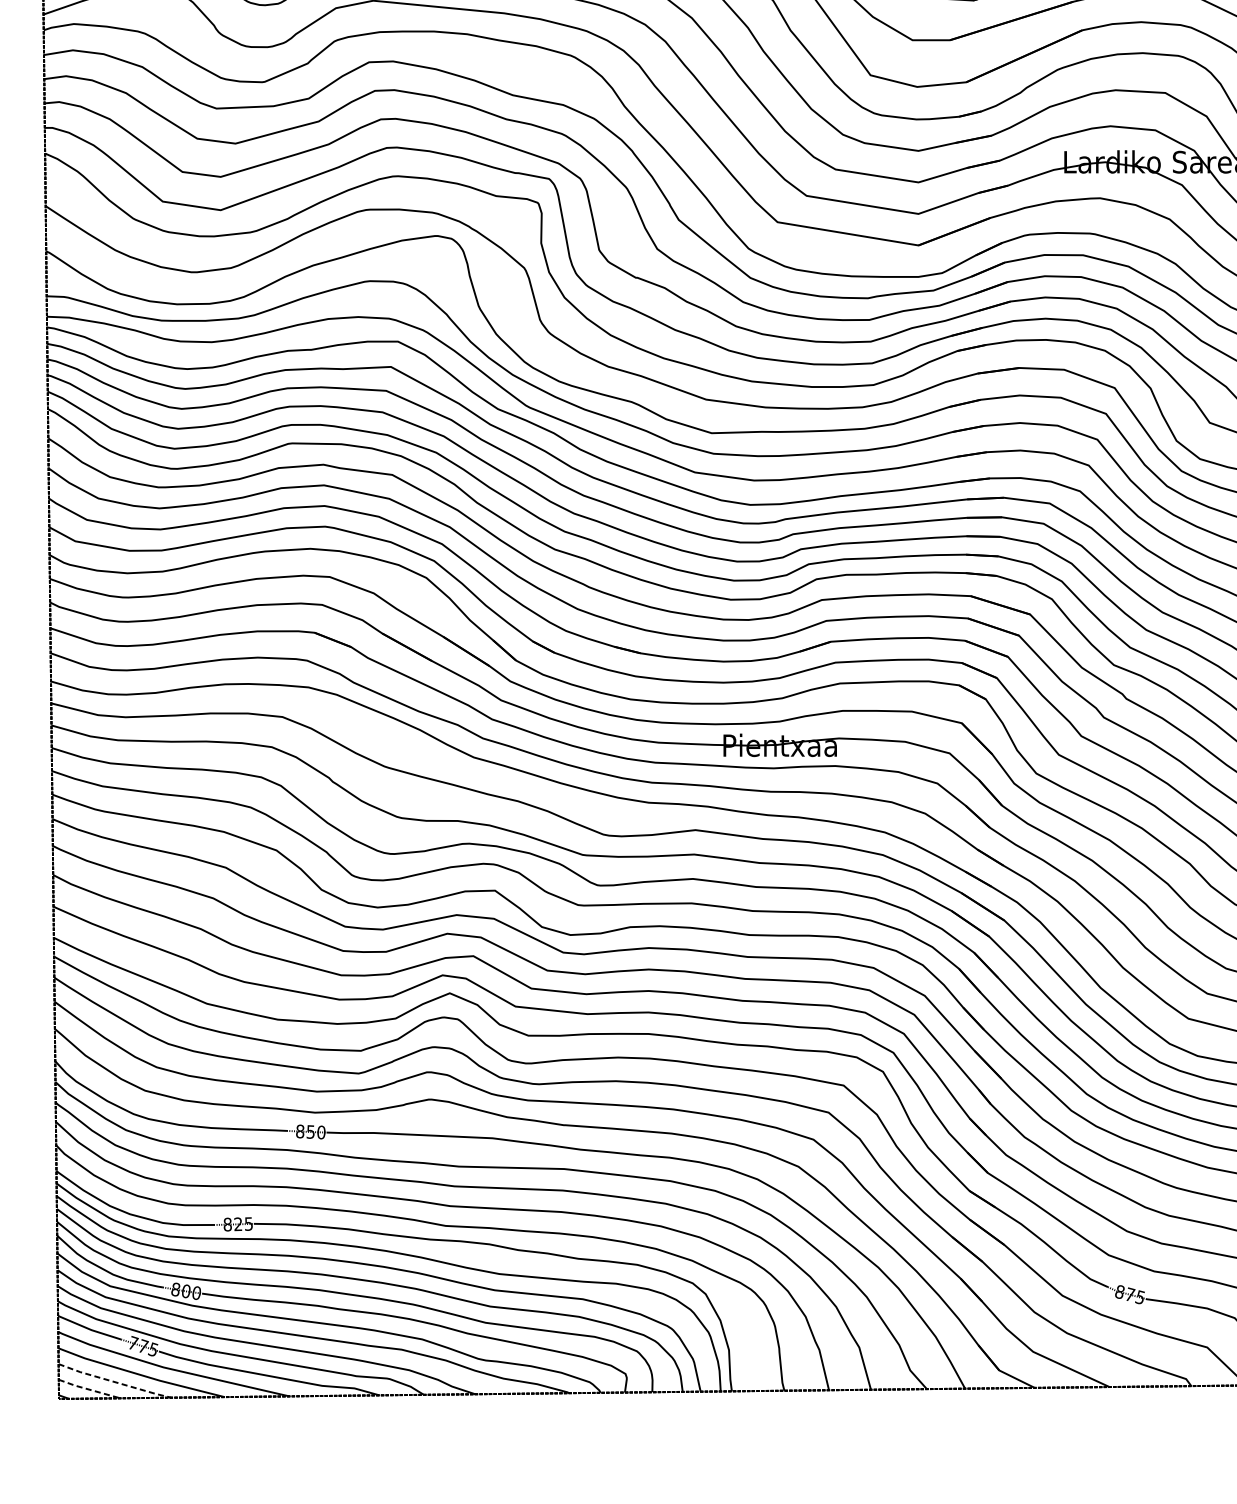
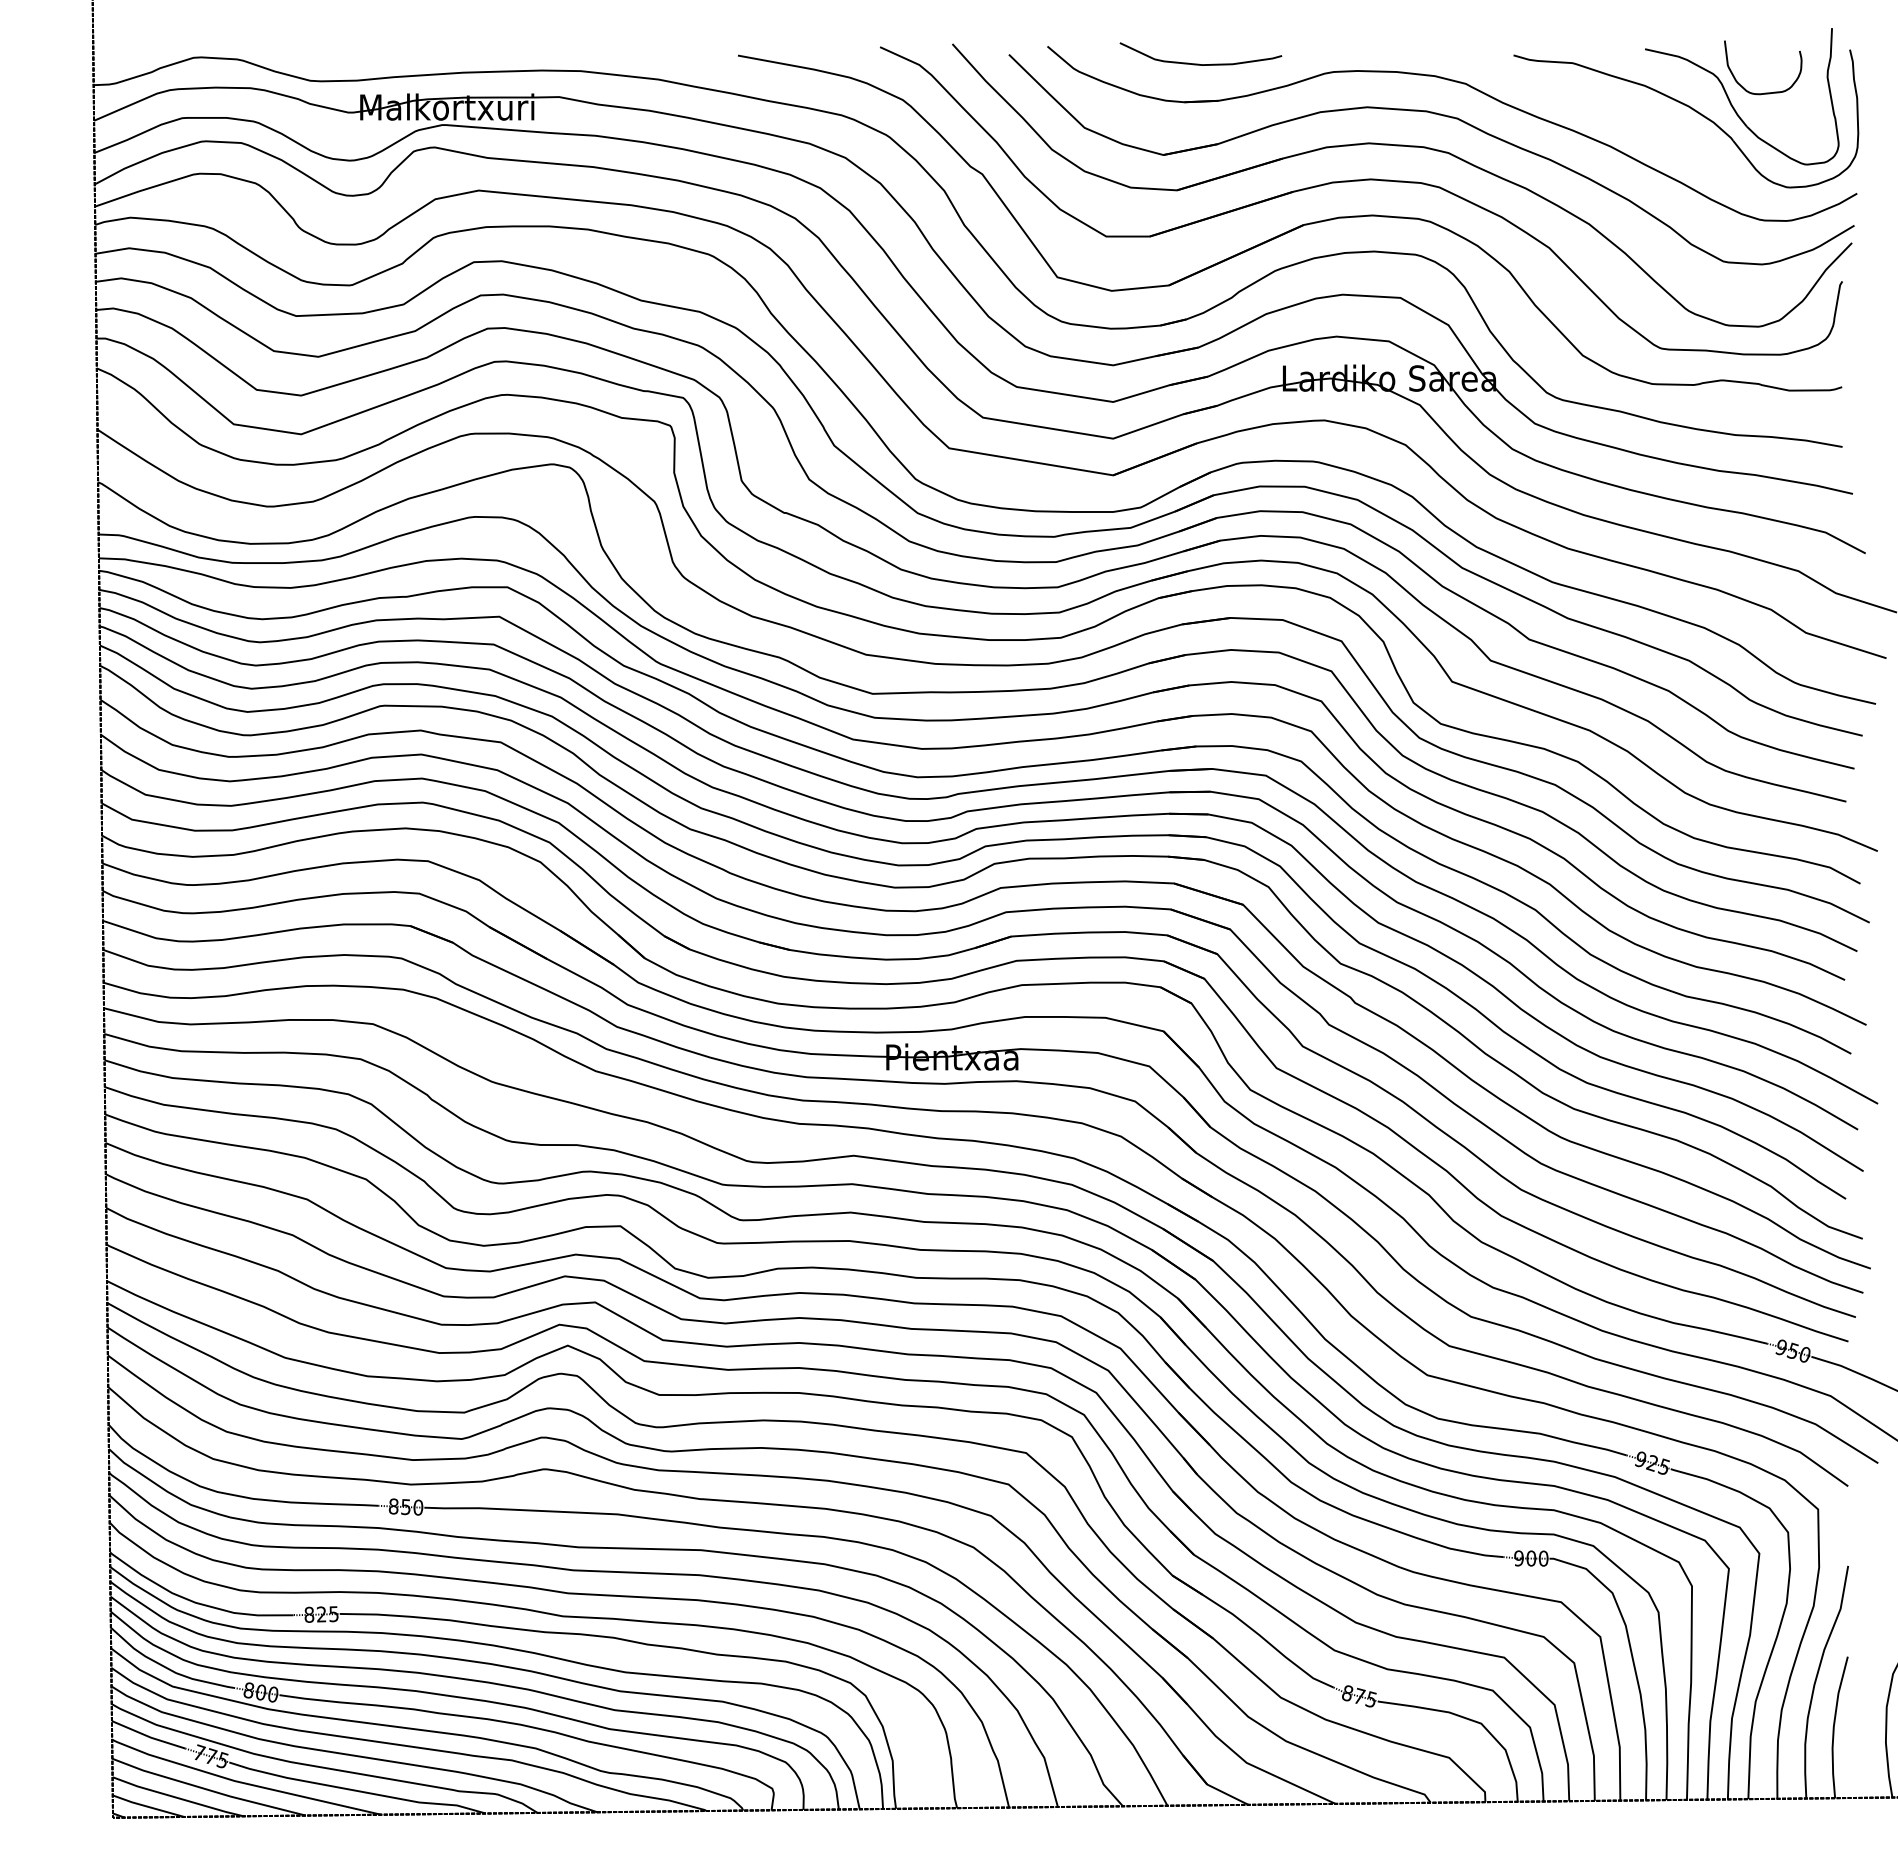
line: (114, 1382) -> (177, 1798), dashed -> solid
line: (89, 1389) -> (148, 1806), dashed -> solid

